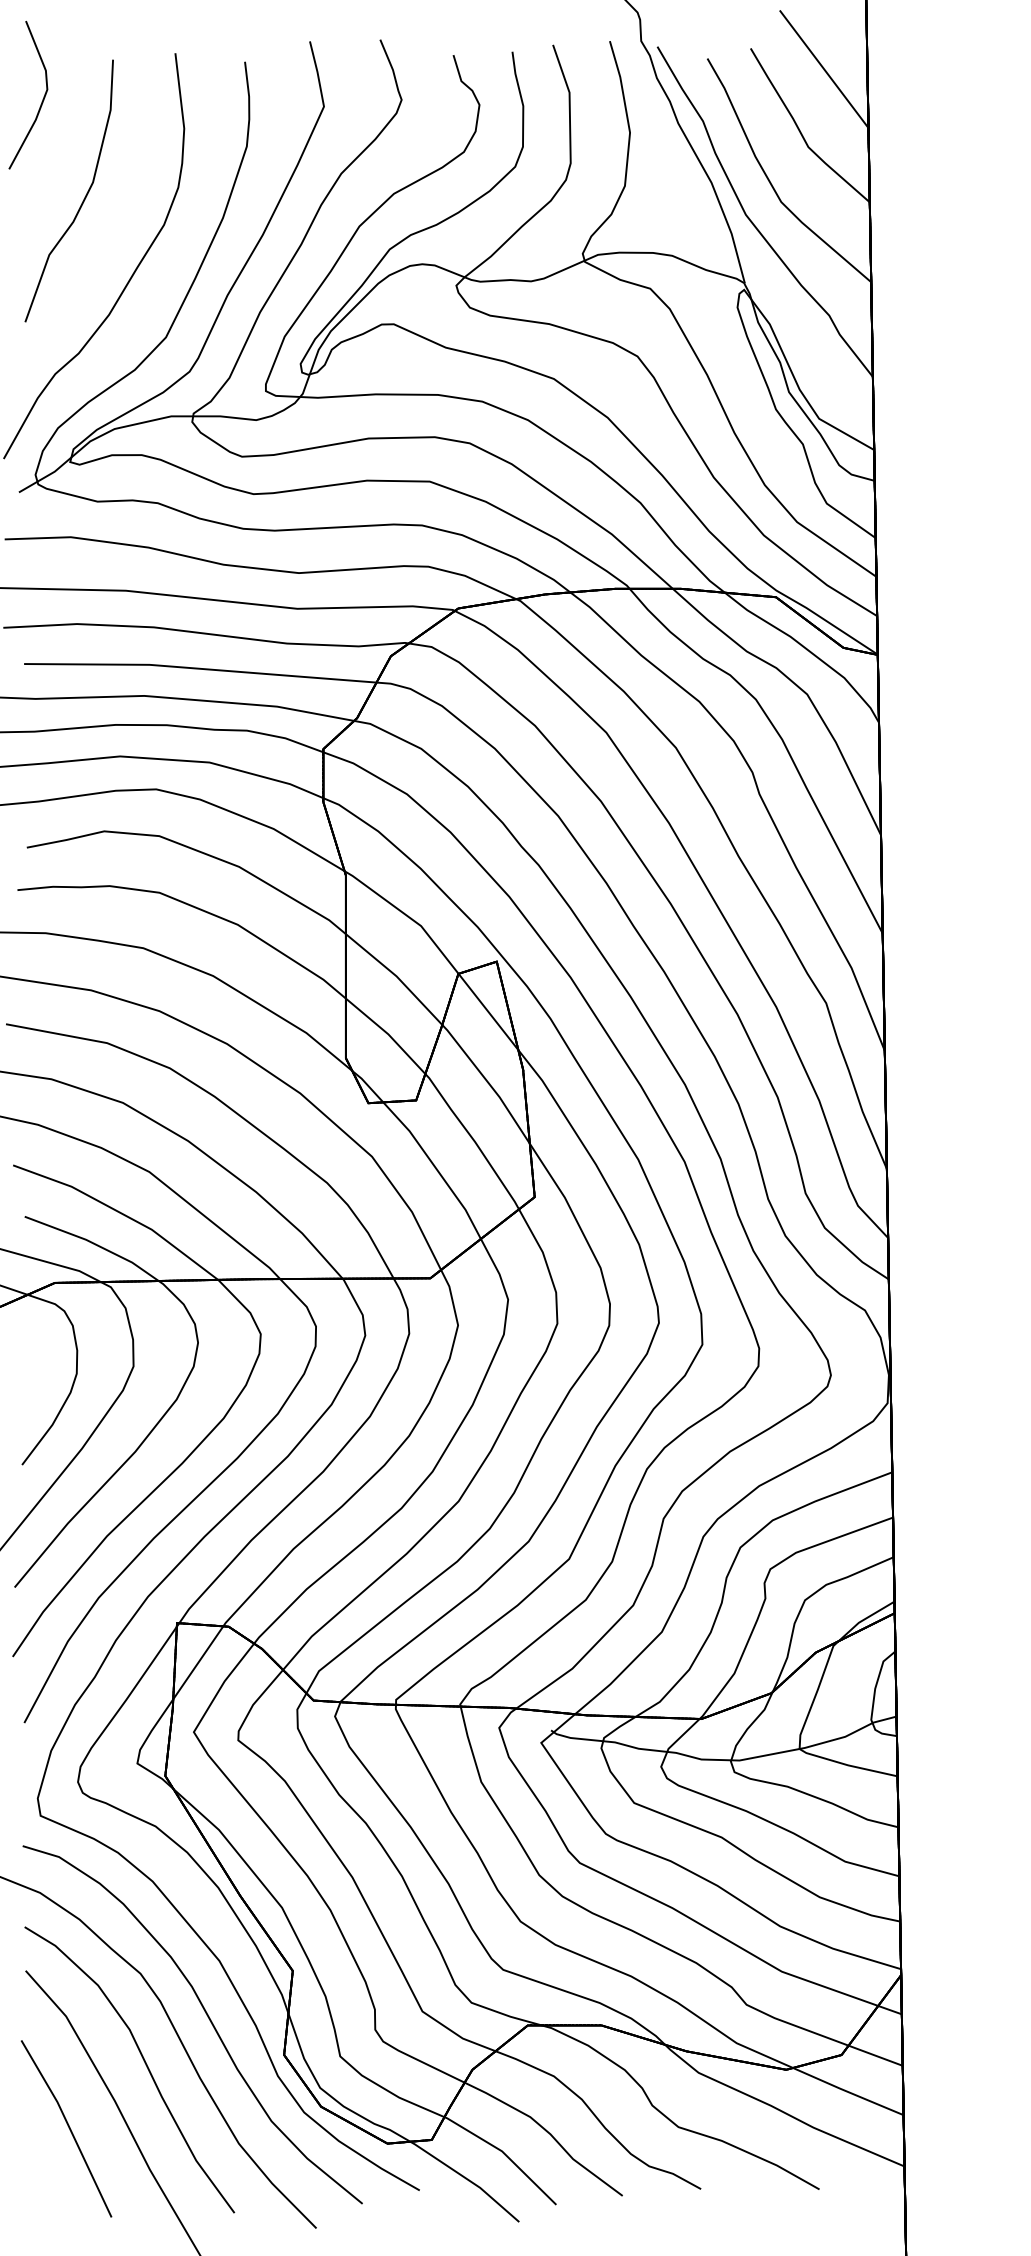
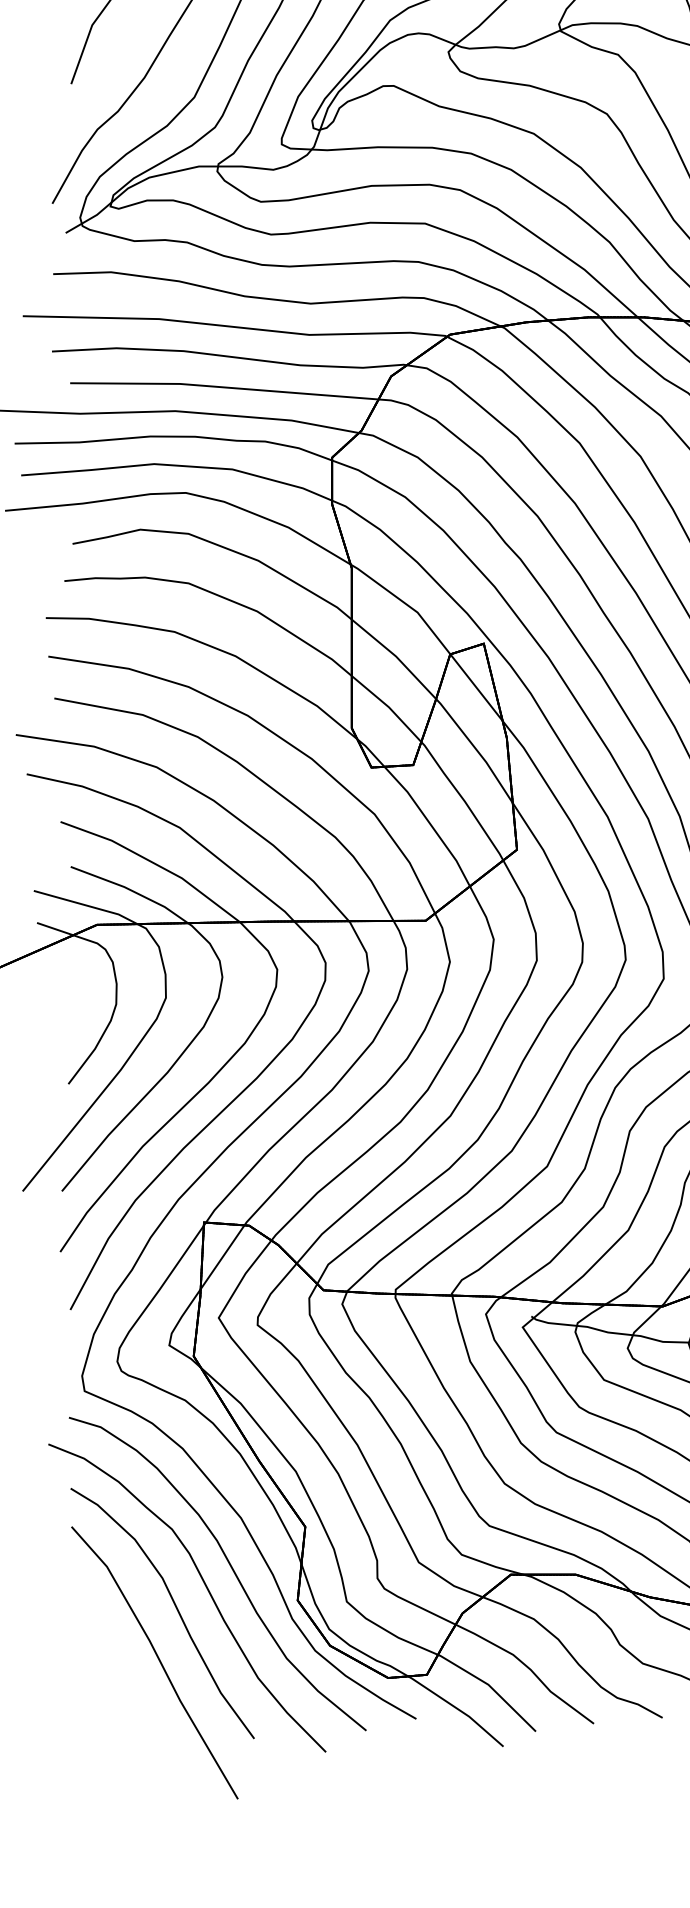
line: (68, 2128) -> (109, 1664), removed

